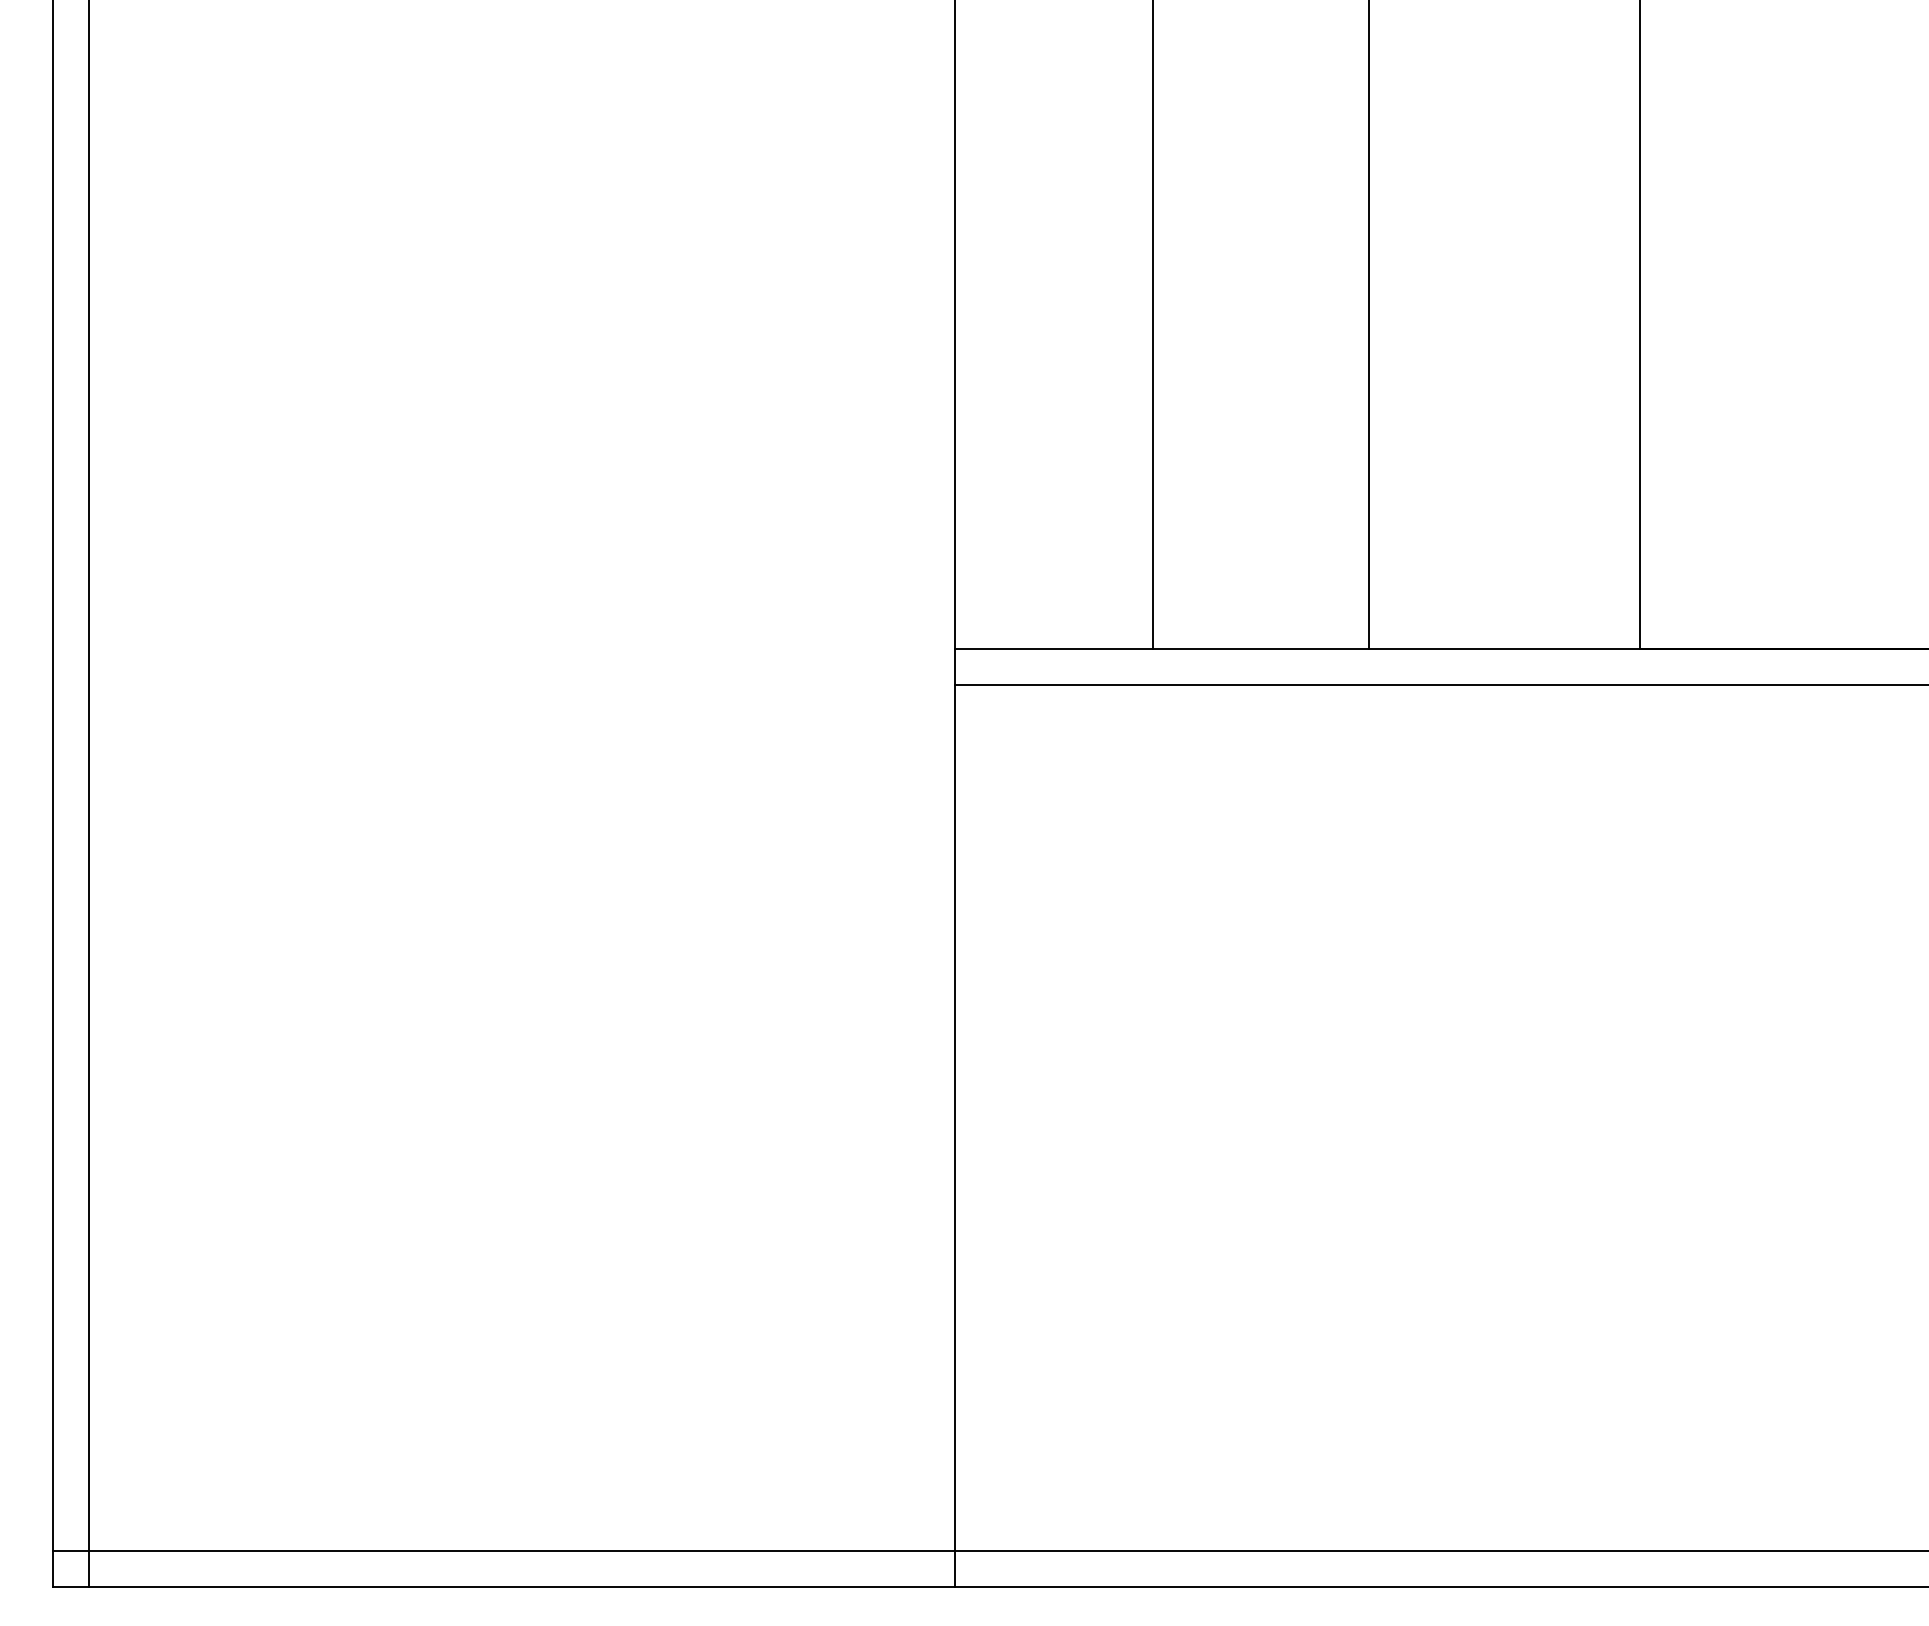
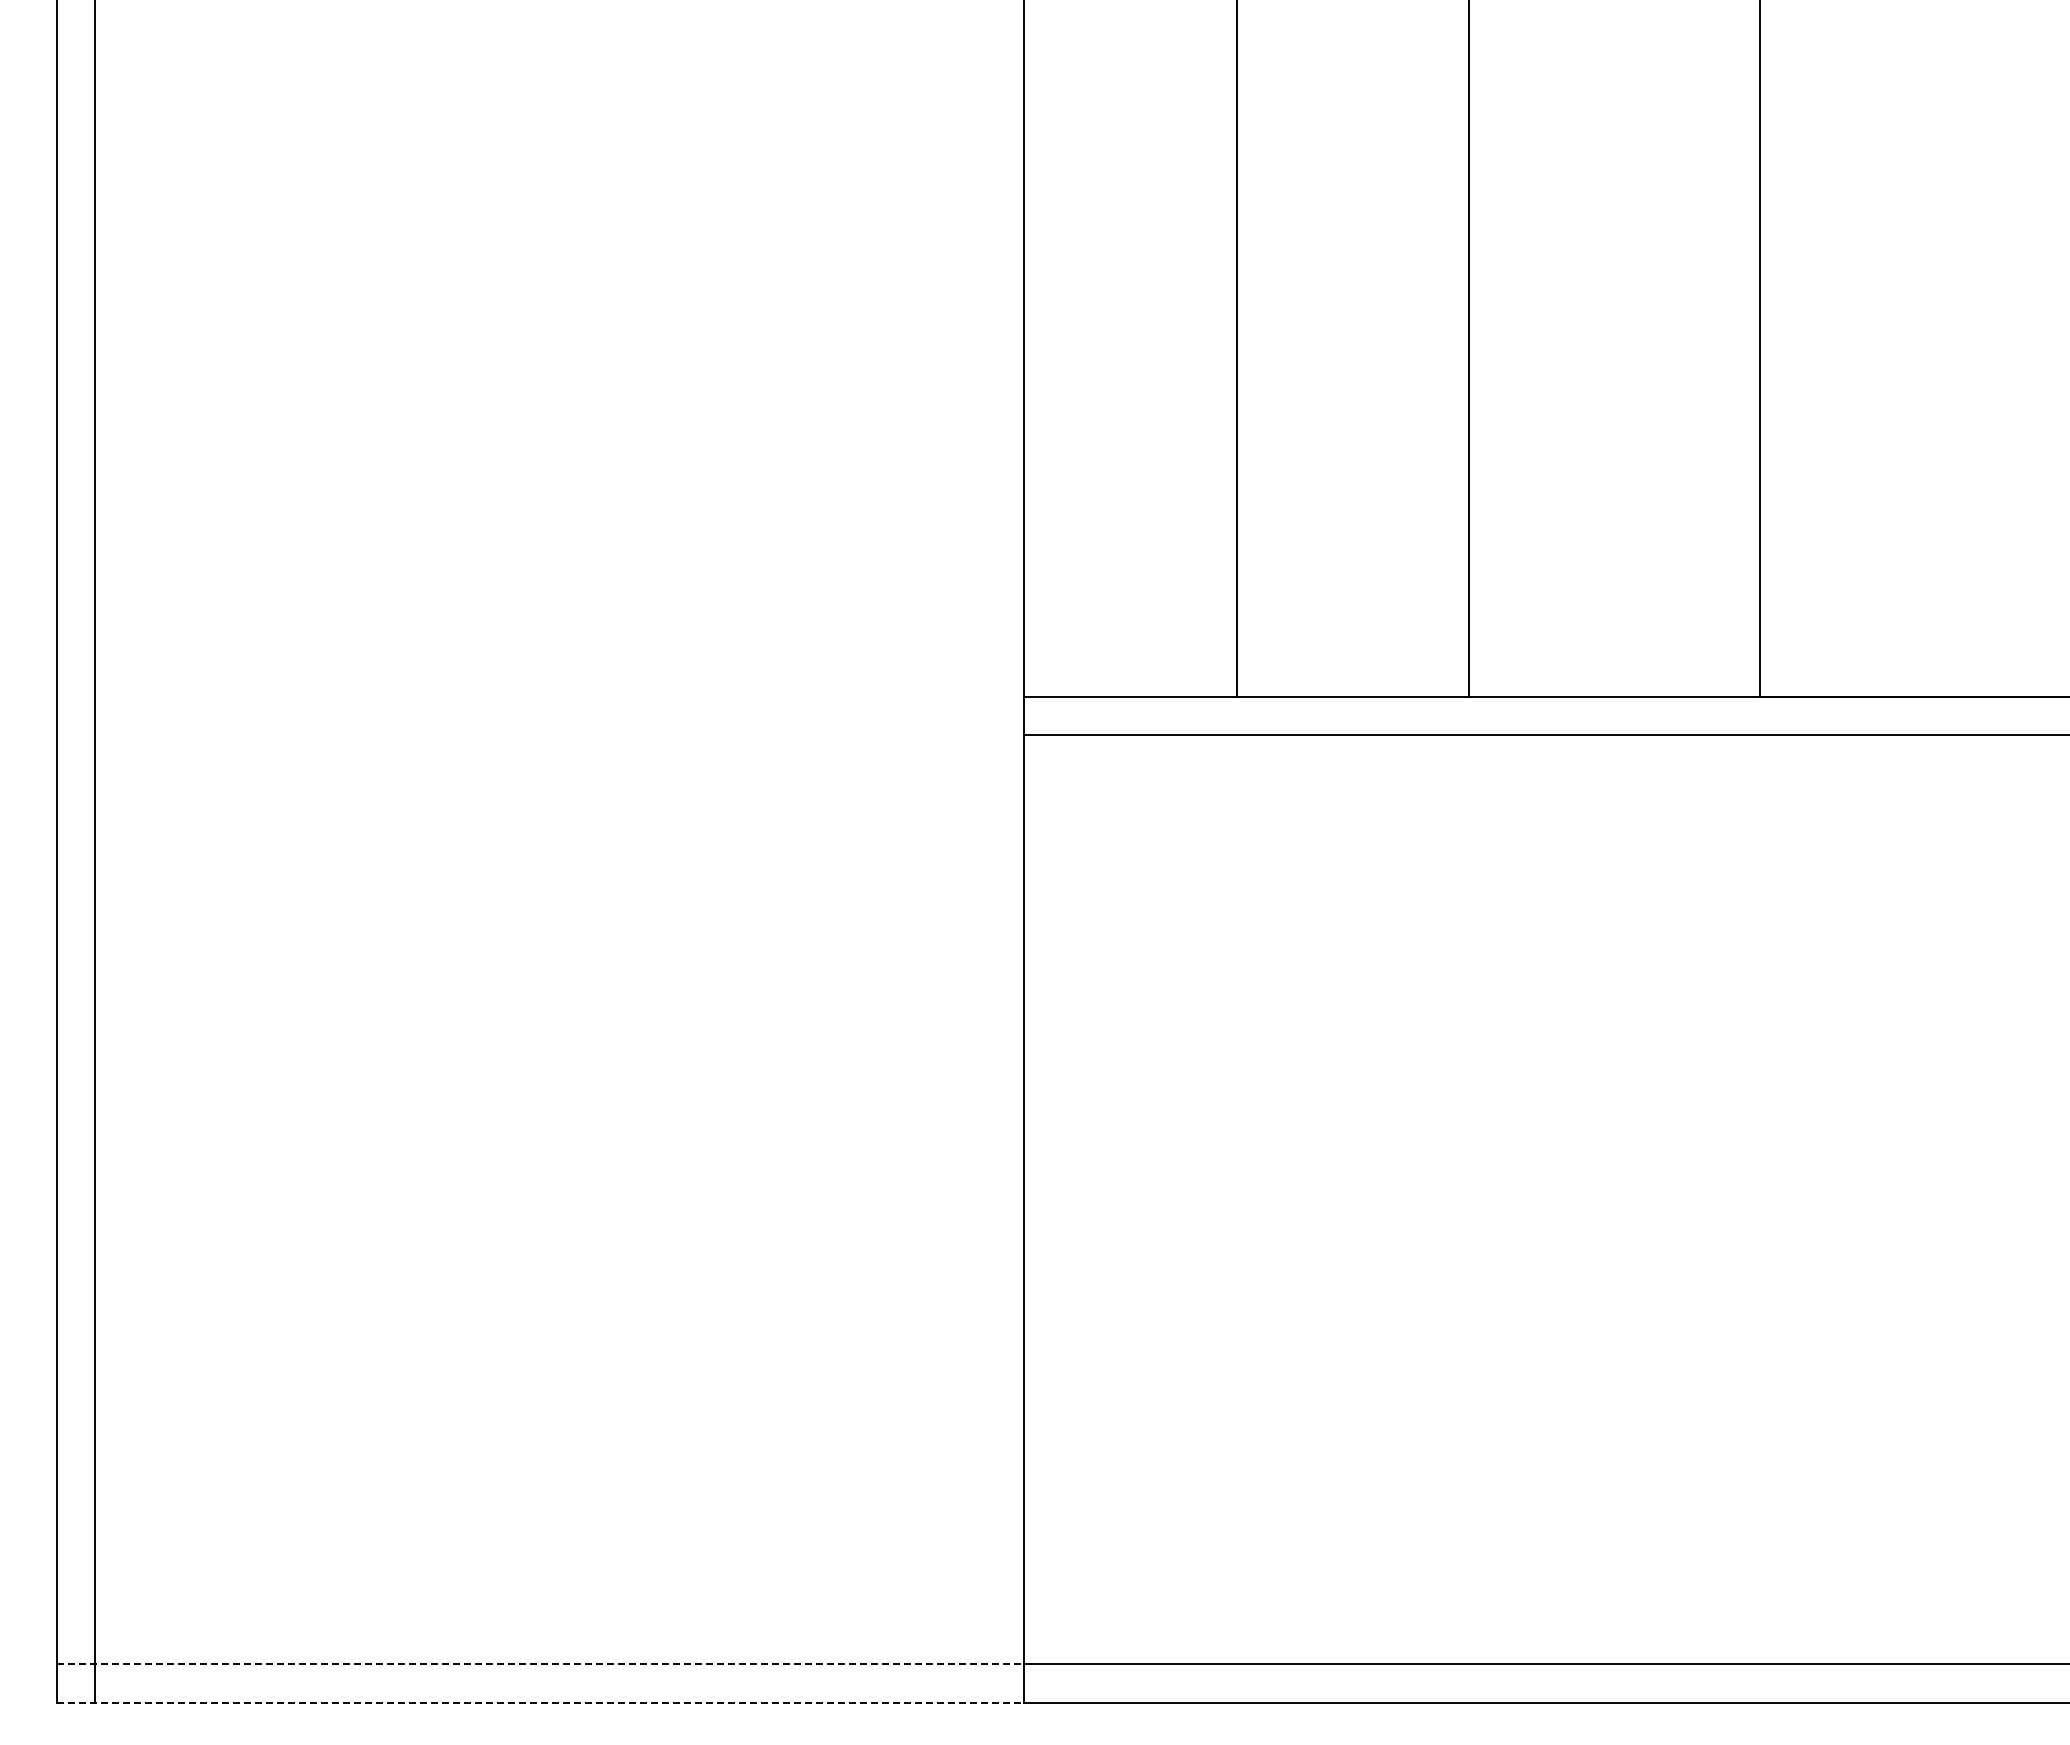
line: (503, 1551) -> (540, 1664), solid -> dashed
line: (503, 1586) -> (540, 1702), solid -> dashed

